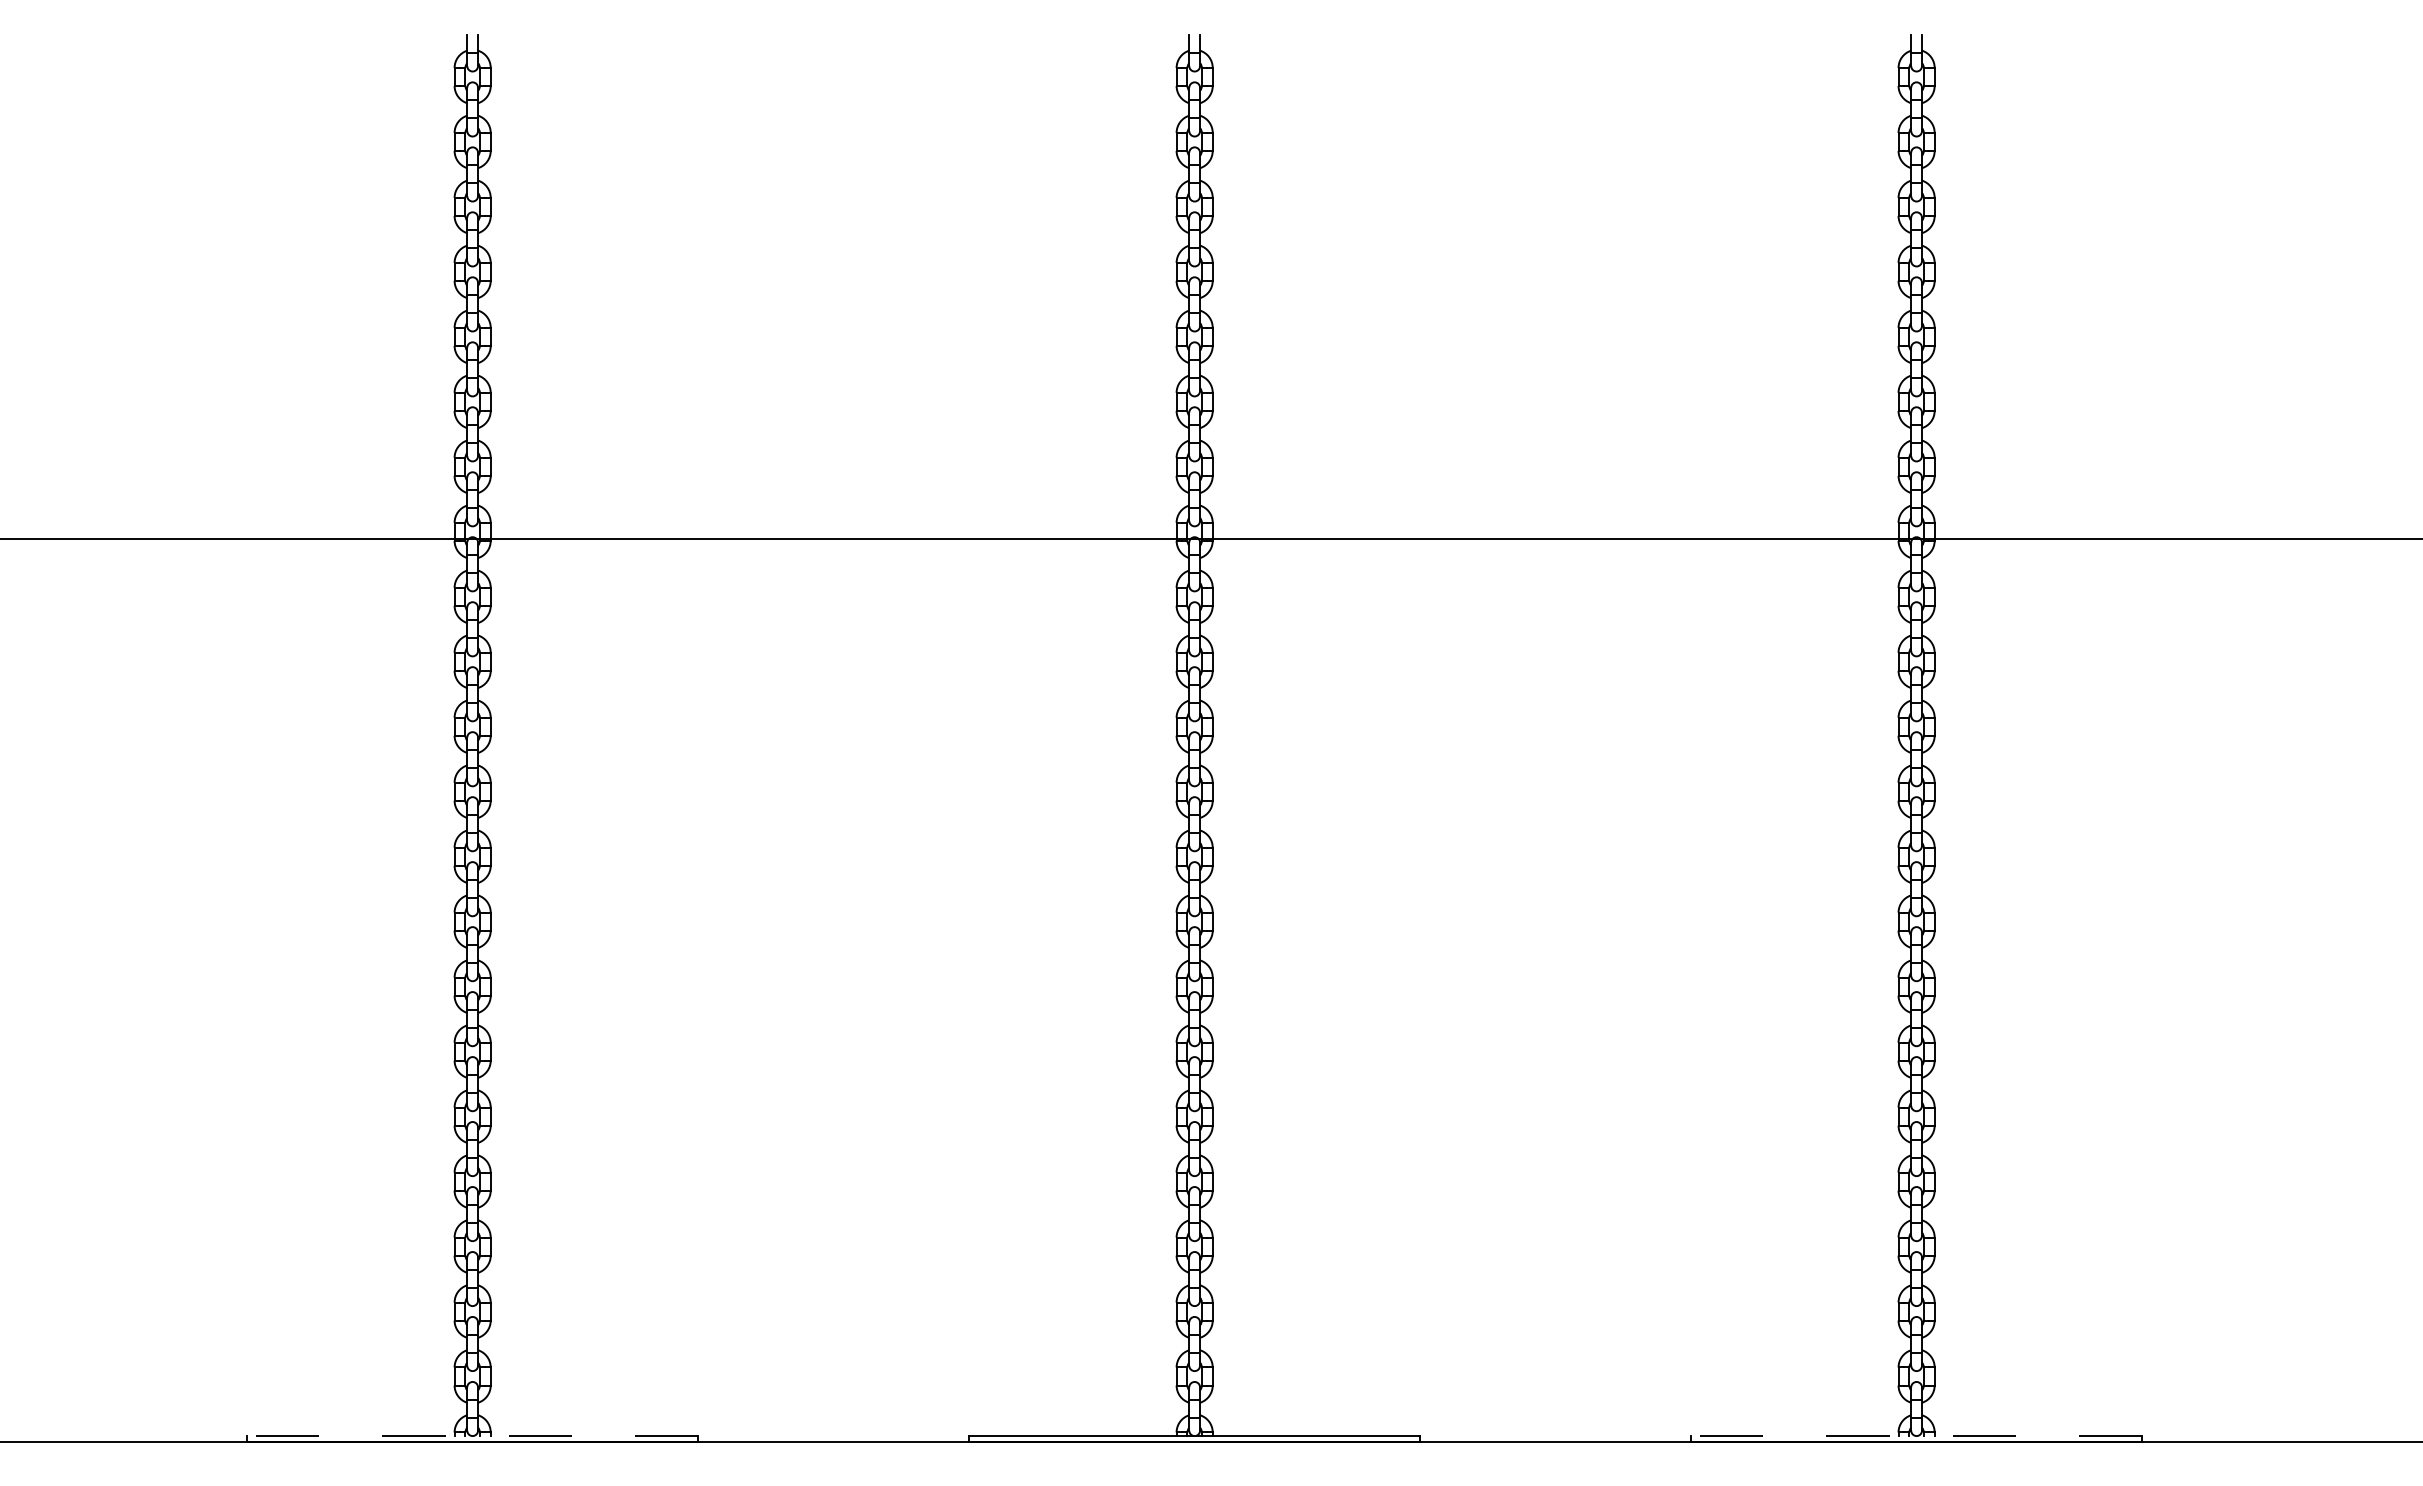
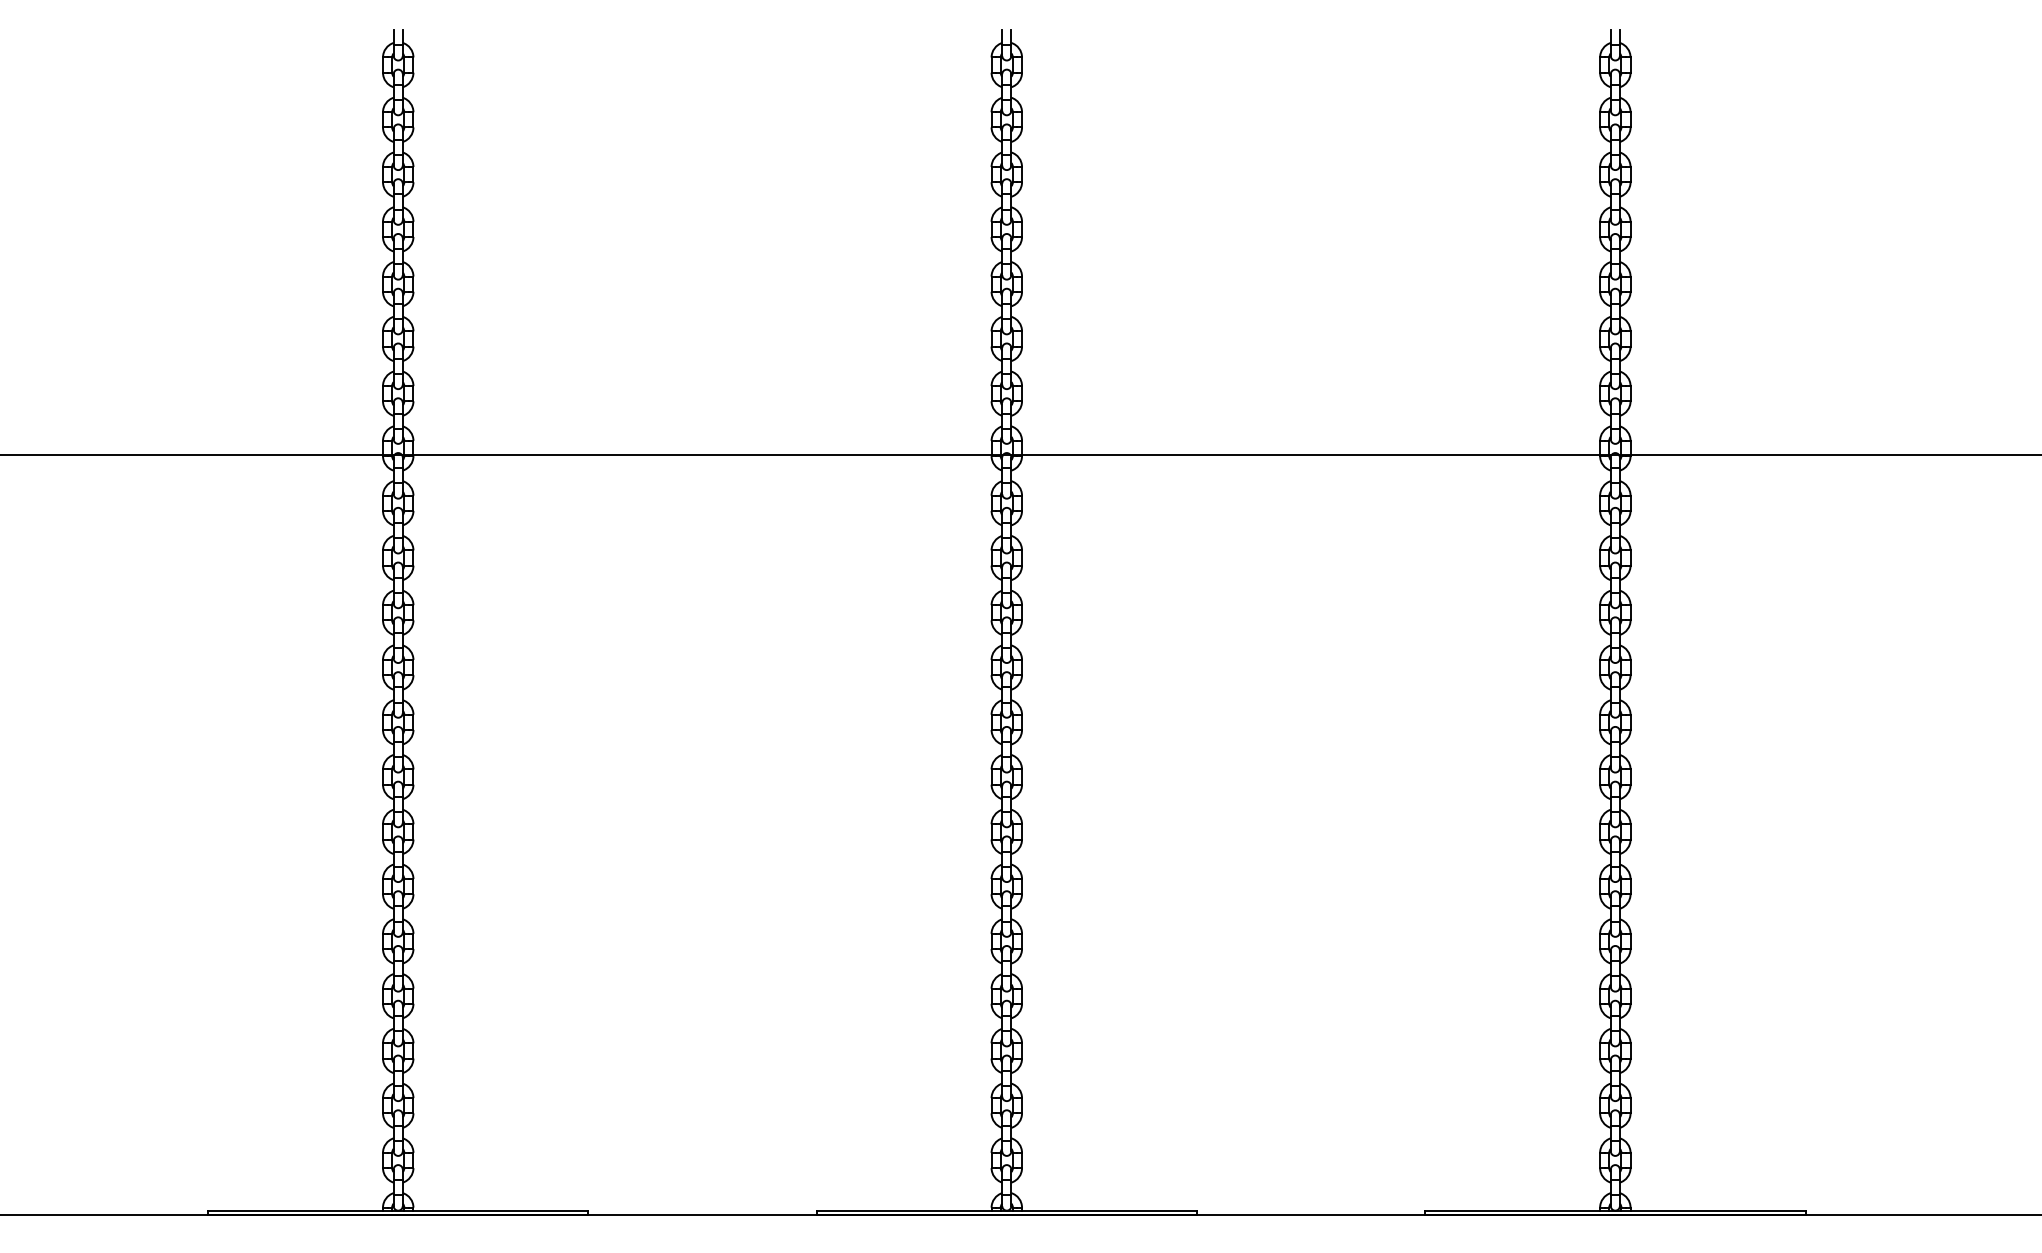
line: (472, 1436) -> (398, 1211), dashed -> solid
line: (1916, 1436) -> (1615, 1211), dashed -> solid

